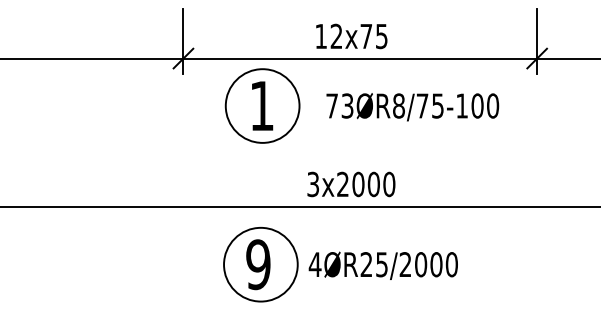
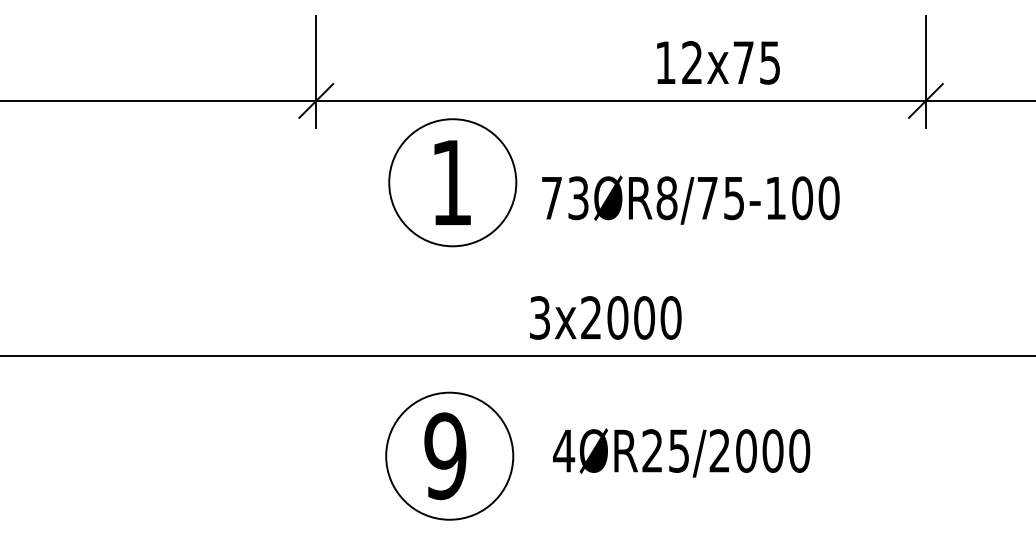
text: (351, 36) -> (717, 62), moved
text: (412, 107) -> (690, 200), moved
text: (382, 265) -> (680, 452), moved

